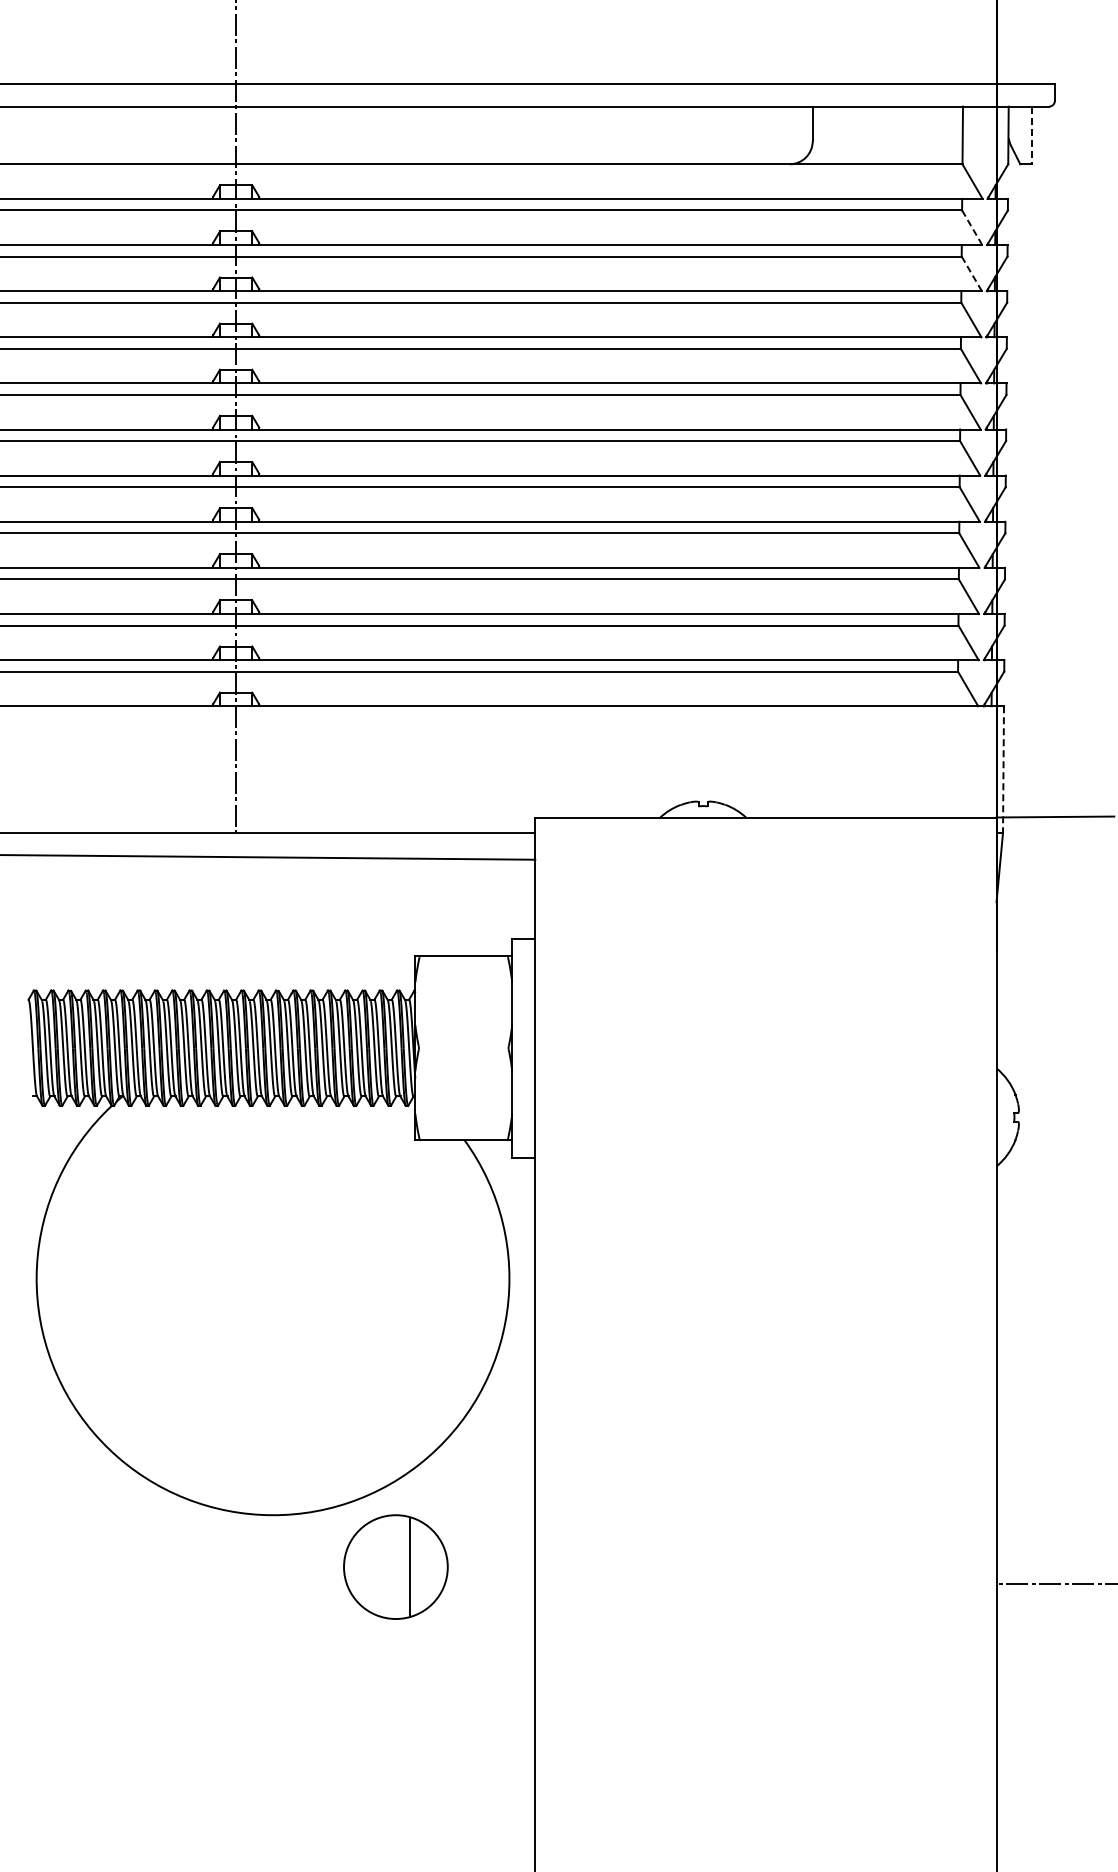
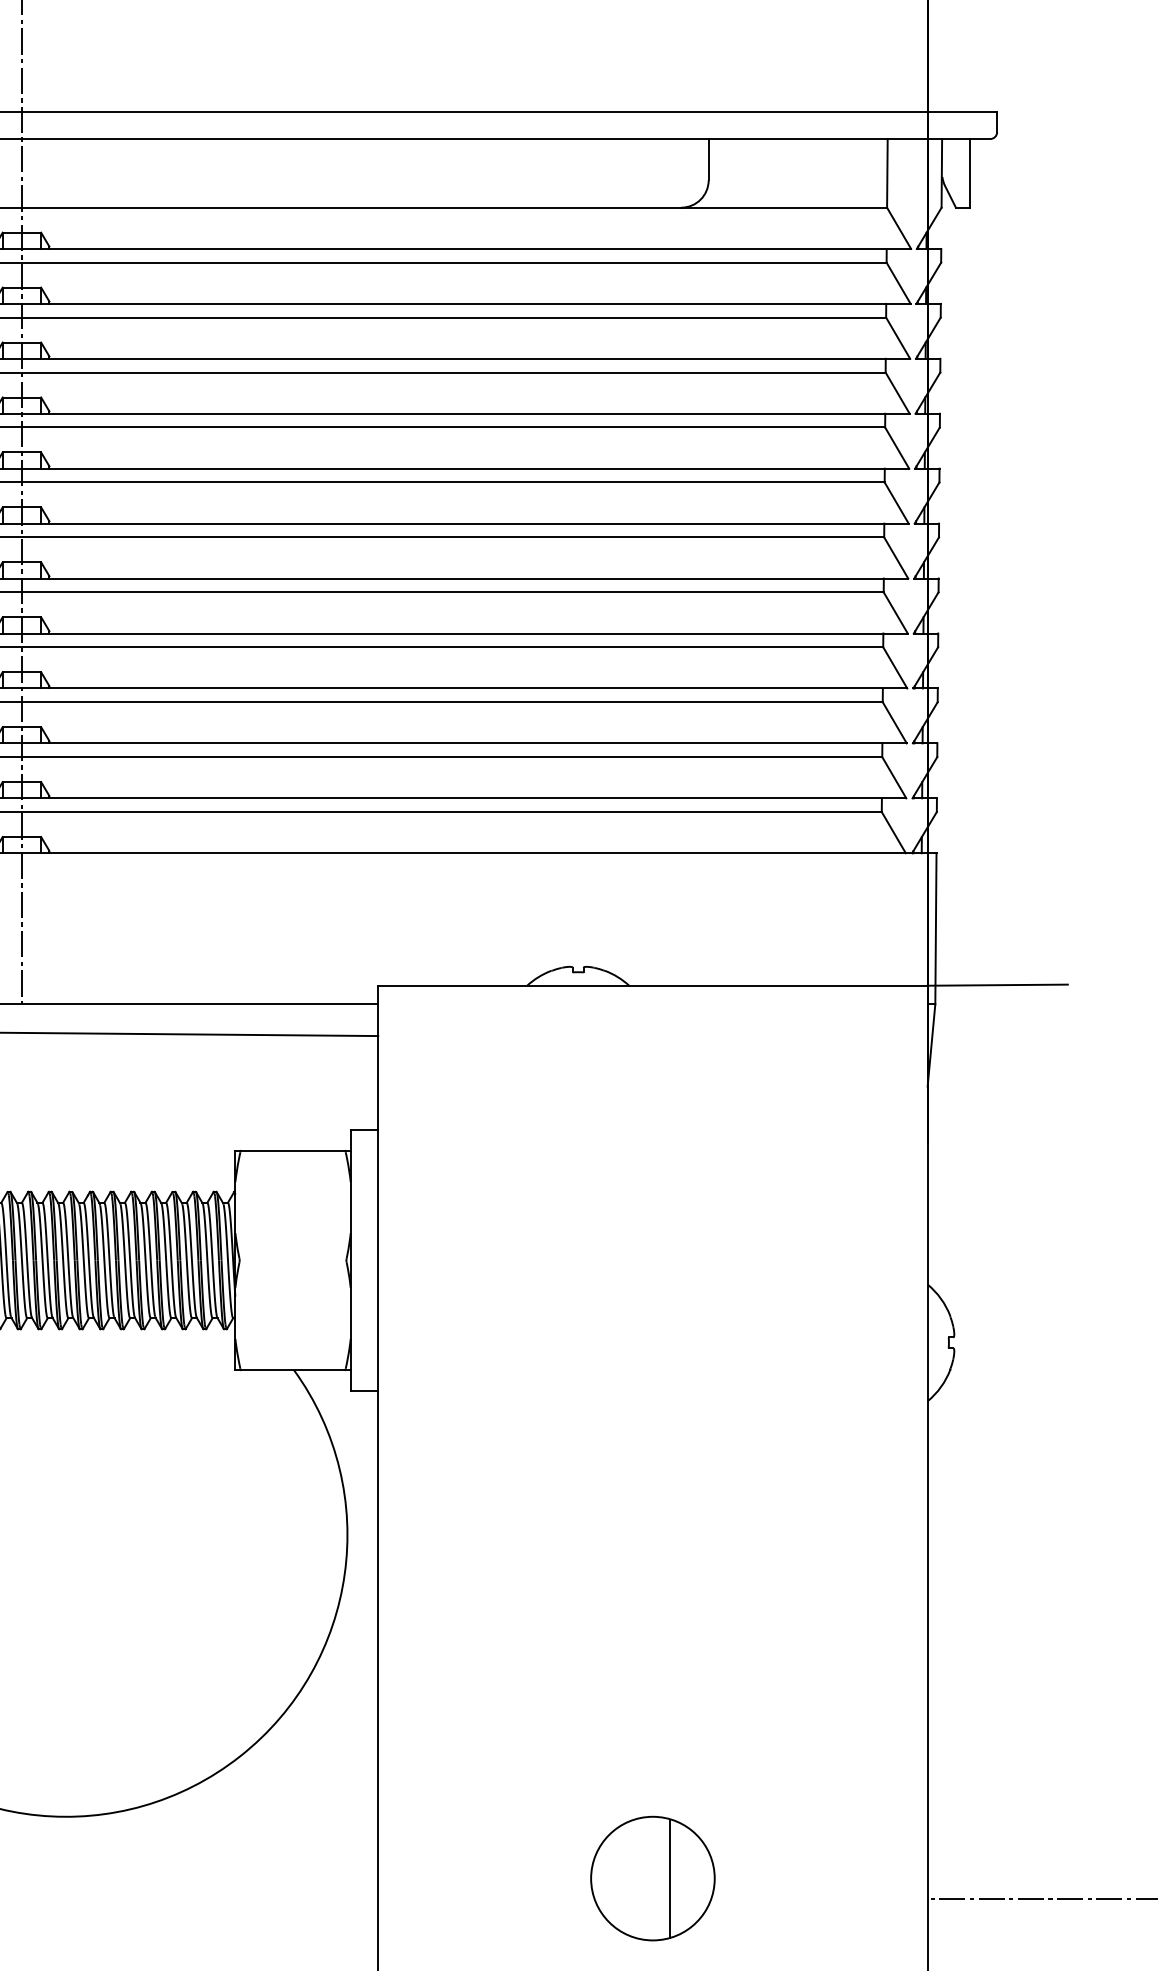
line: (1031, 135) -> (969, 173), dashed -> solid
line: (971, 227) -> (897, 283), dashed -> solid
line: (971, 273) -> (897, 337), dashed -> solid
line: (1003, 770) -> (935, 929), dashed -> solid
part: (395, 1566) -> (652, 1877), moved

